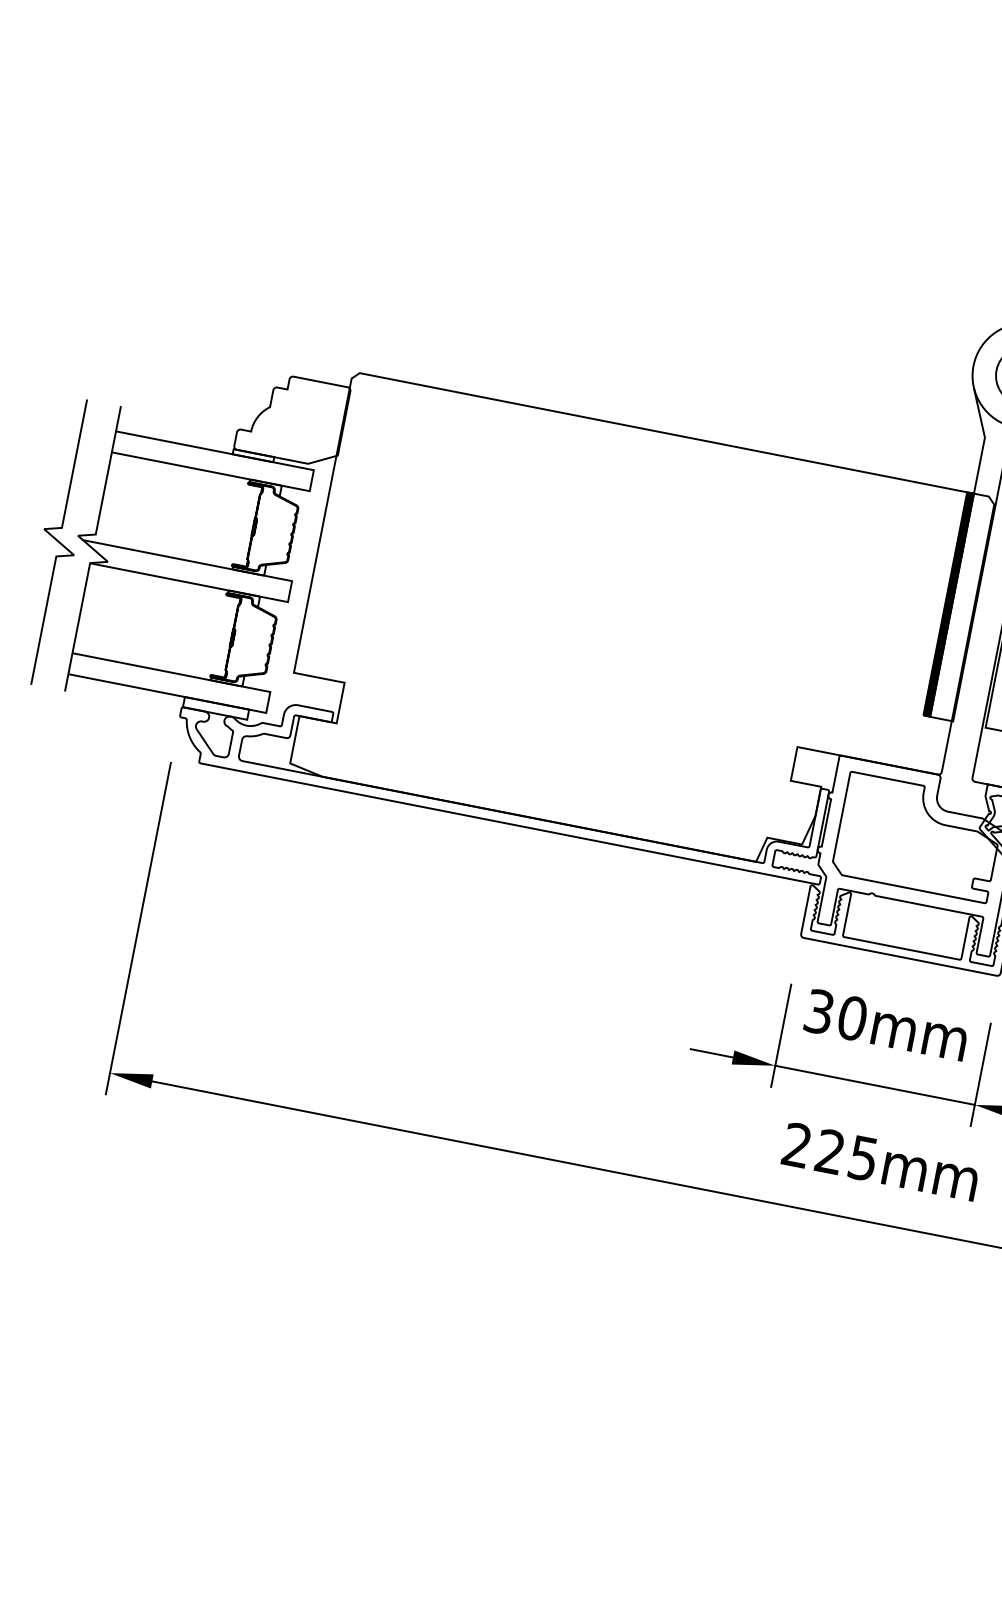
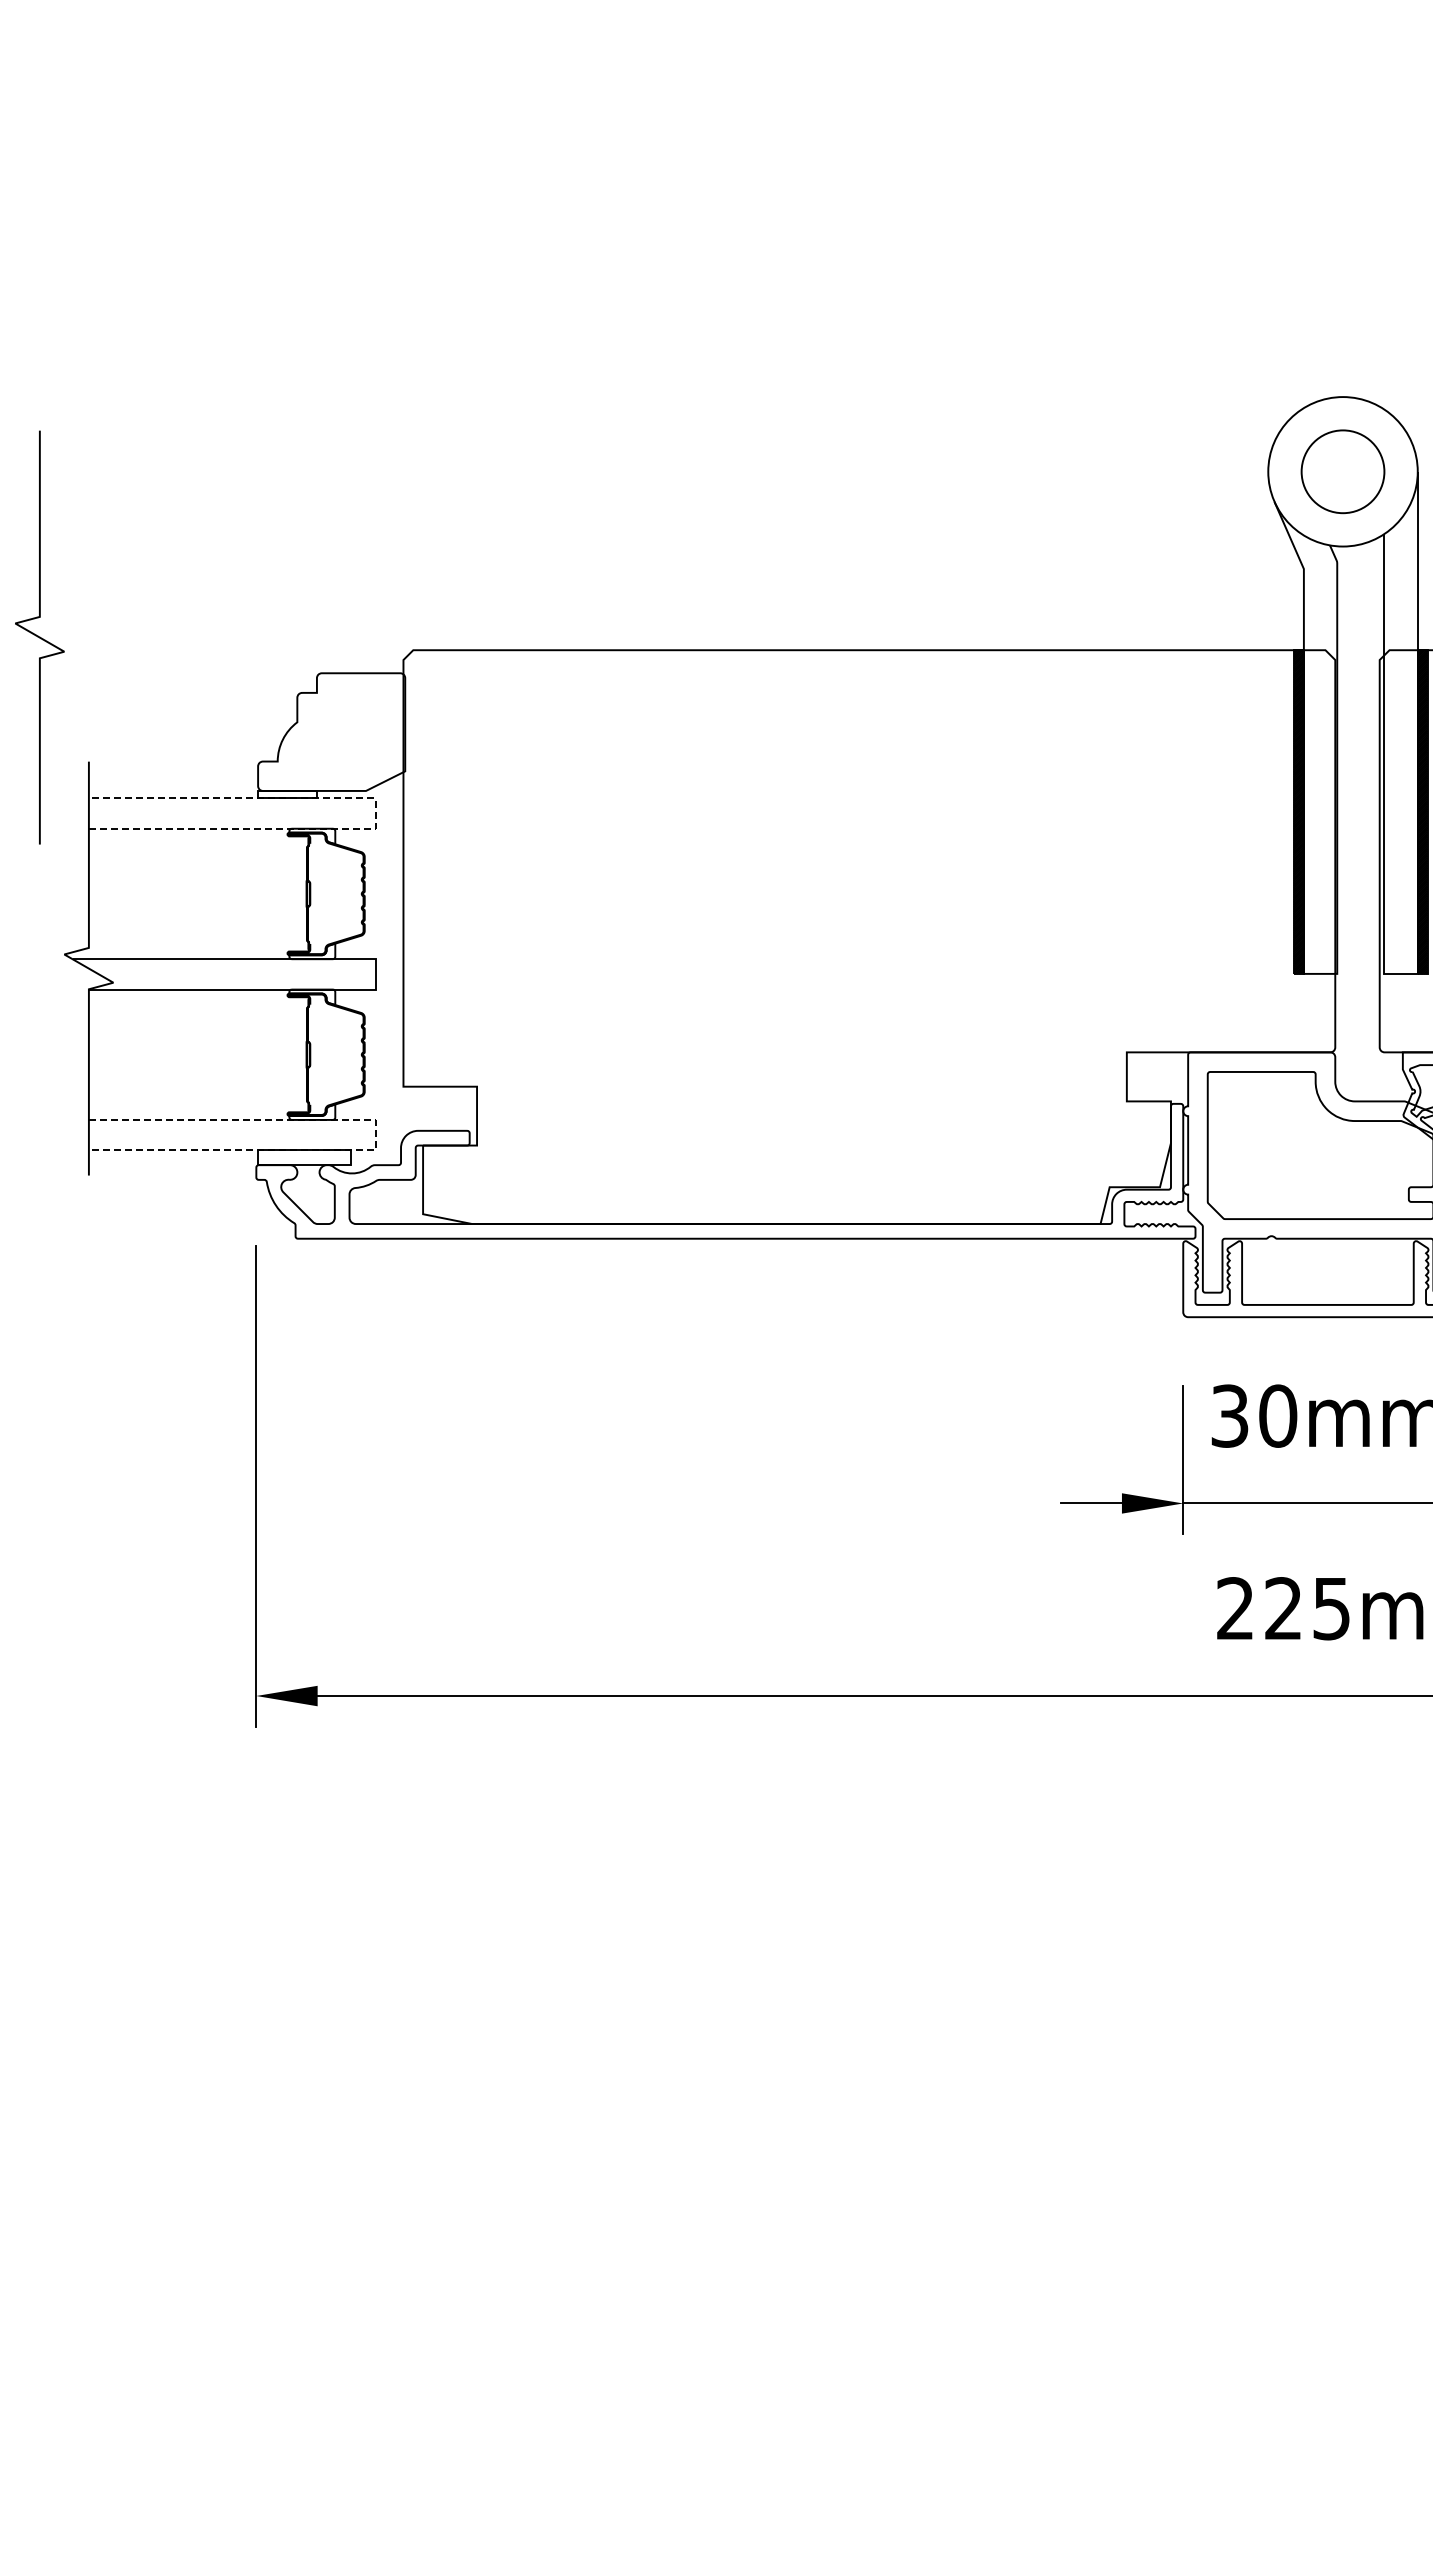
line: (311, 480) -> (375, 813), solid -> dashed
curve: (58, 542) -> (39, 637), moved
line: (268, 702) -> (375, 1135), solid -> dashed

